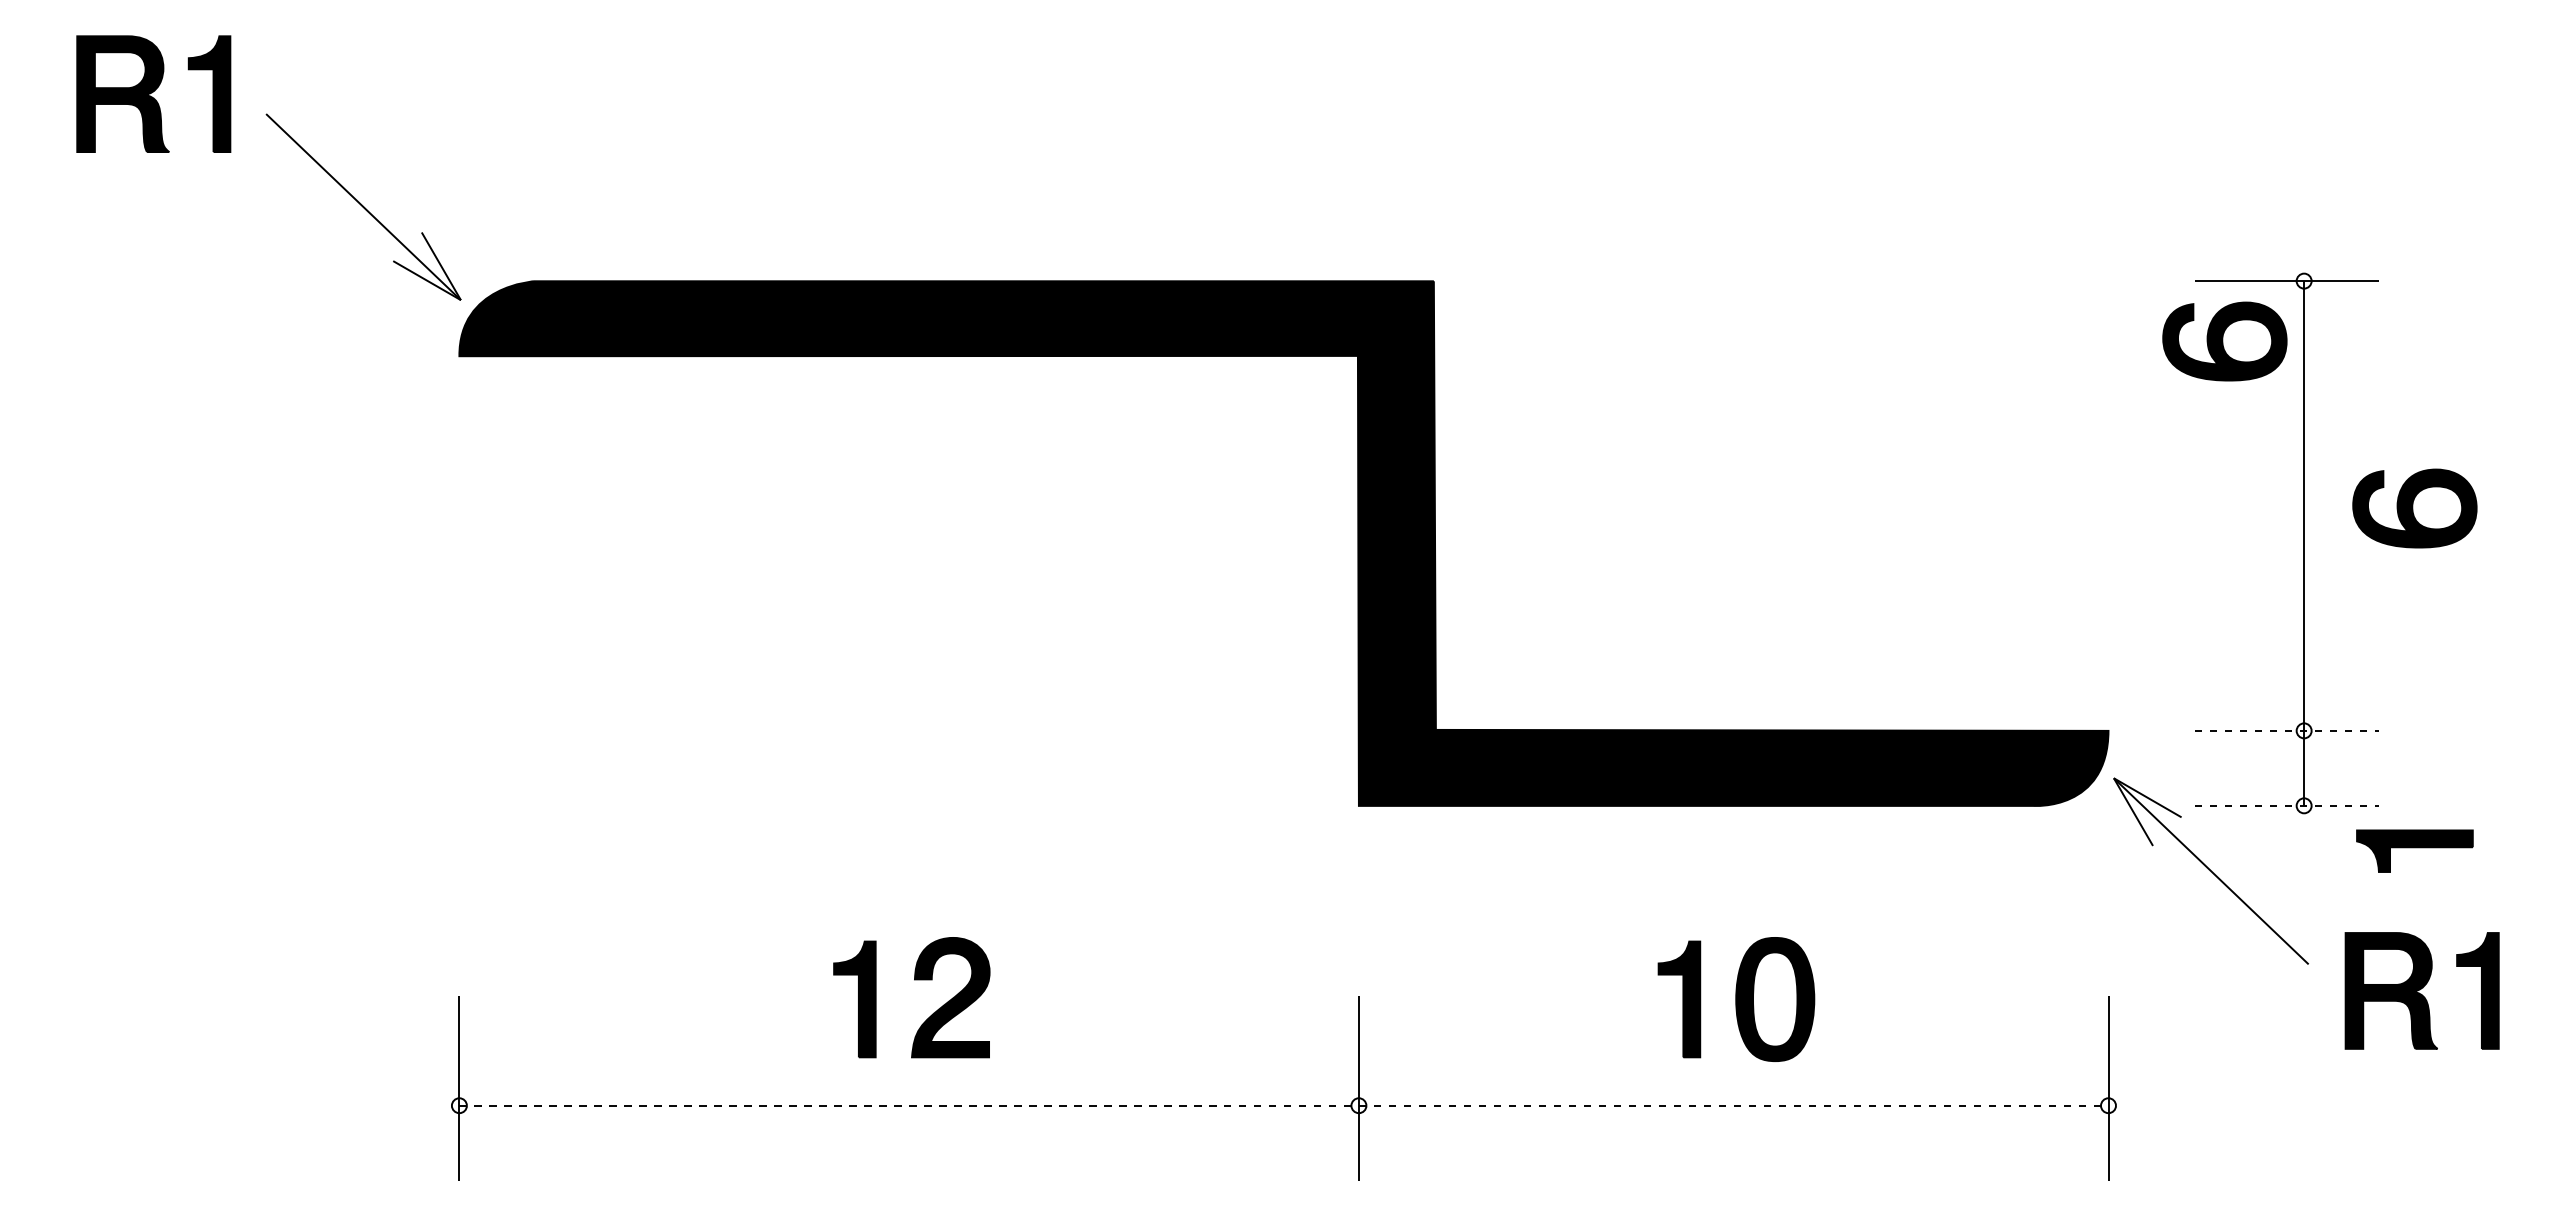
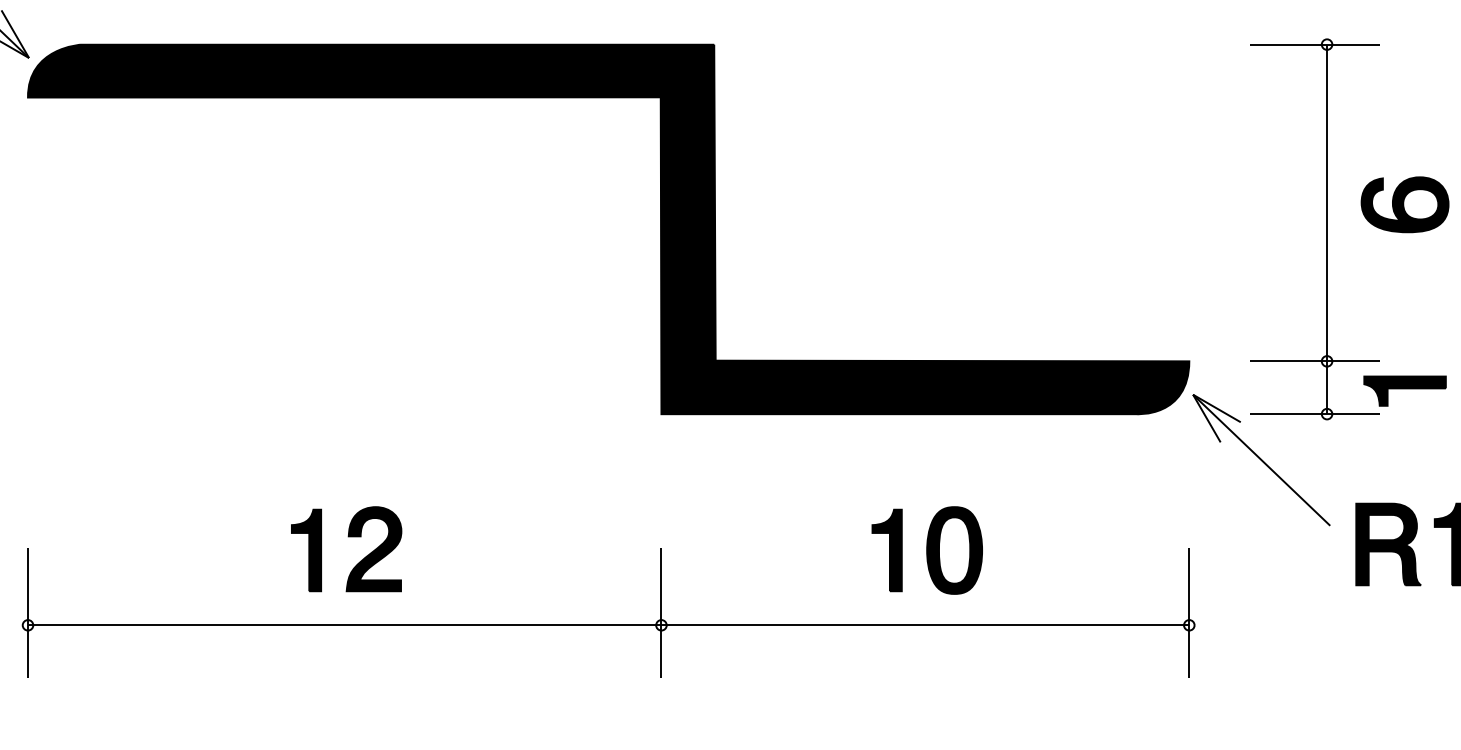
part: (2224, 341) -> (1270, 87), removed
line: (2287, 730) -> (1315, 361), dashed -> solid
line: (2287, 805) -> (1315, 413), dashed -> solid
part: (2414, 850) -> (1404, 390), moved
line: (1283, 1105) -> (608, 625), dashed -> solid

